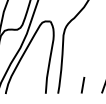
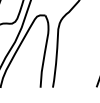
line: (82, 85) -> (77, 79), removed

